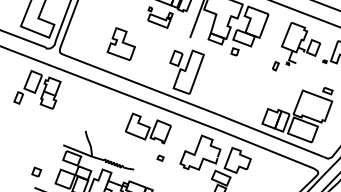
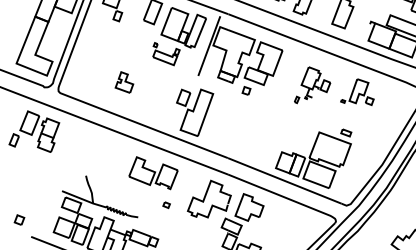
part: (121, 44) -> (124, 82), size x0.6
part: (296, 45) -> (312, 84), size x0.7
part: (36, 171) -> (19, 219), moved

